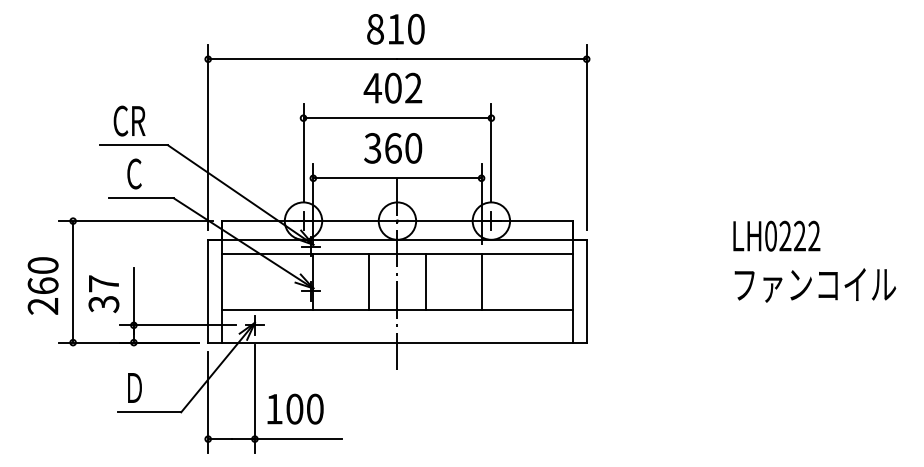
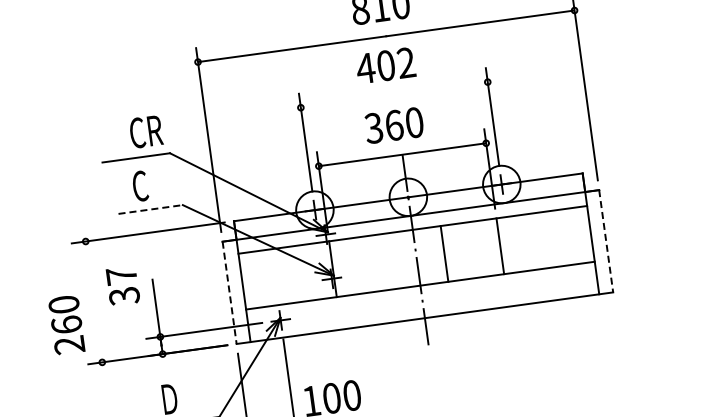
line: (397, 118) -> (394, 95), removed
text: (129, 120) -> (146, 131), moved
line: (142, 198) -> (151, 209), solid -> dashed
line: (73, 281) -> (94, 301), removed
line: (369, 281) -> (388, 261), removed
text: (42, 285) -> (66, 324), moved
line: (208, 291) -> (229, 293), solid -> dashed
line: (586, 291) -> (605, 241), solid -> dashed
text: (103, 294) -> (122, 286), moved

